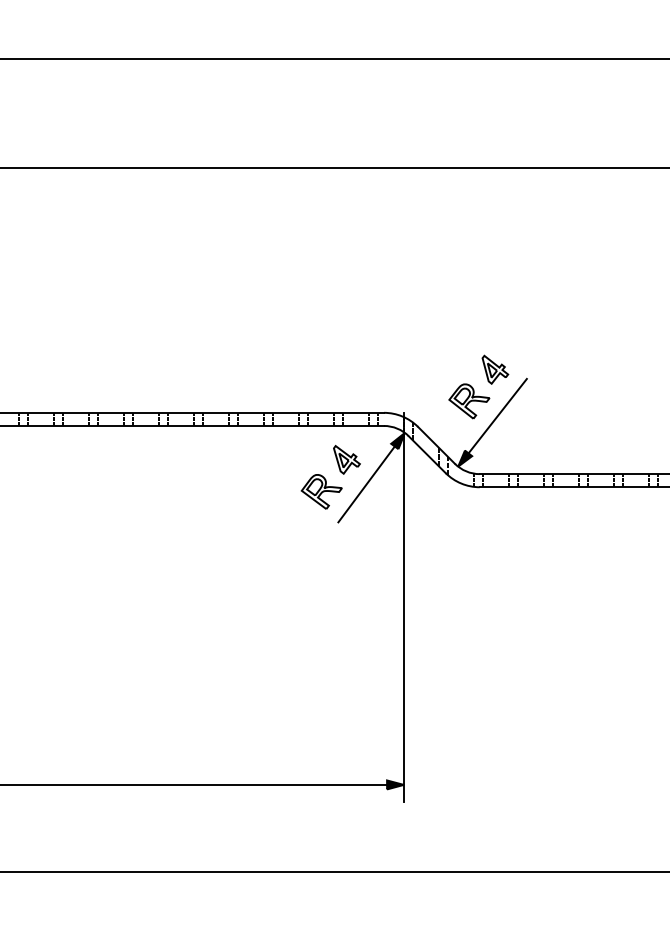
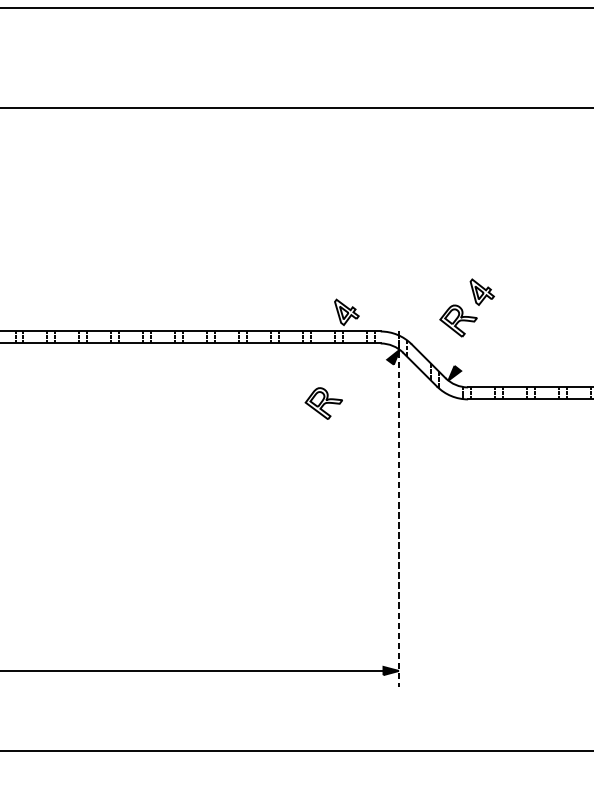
line: (497, 415) -> (484, 333), removed
part: (346, 459) -> (346, 312), moved
line: (366, 484) -> (364, 396), removed
line: (403, 607) -> (398, 509), solid -> dashed

